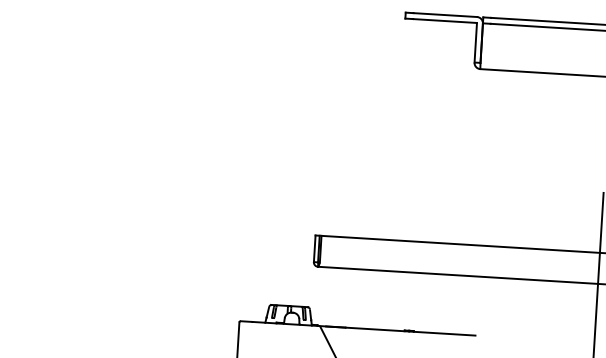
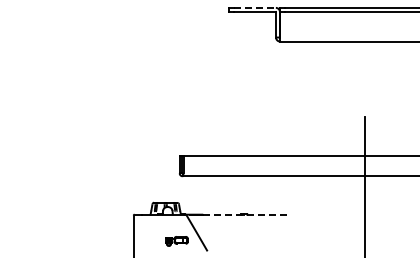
line: (445, 14) -> (255, 7), solid -> dashed
line: (411, 331) -> (245, 214), solid -> dashed

